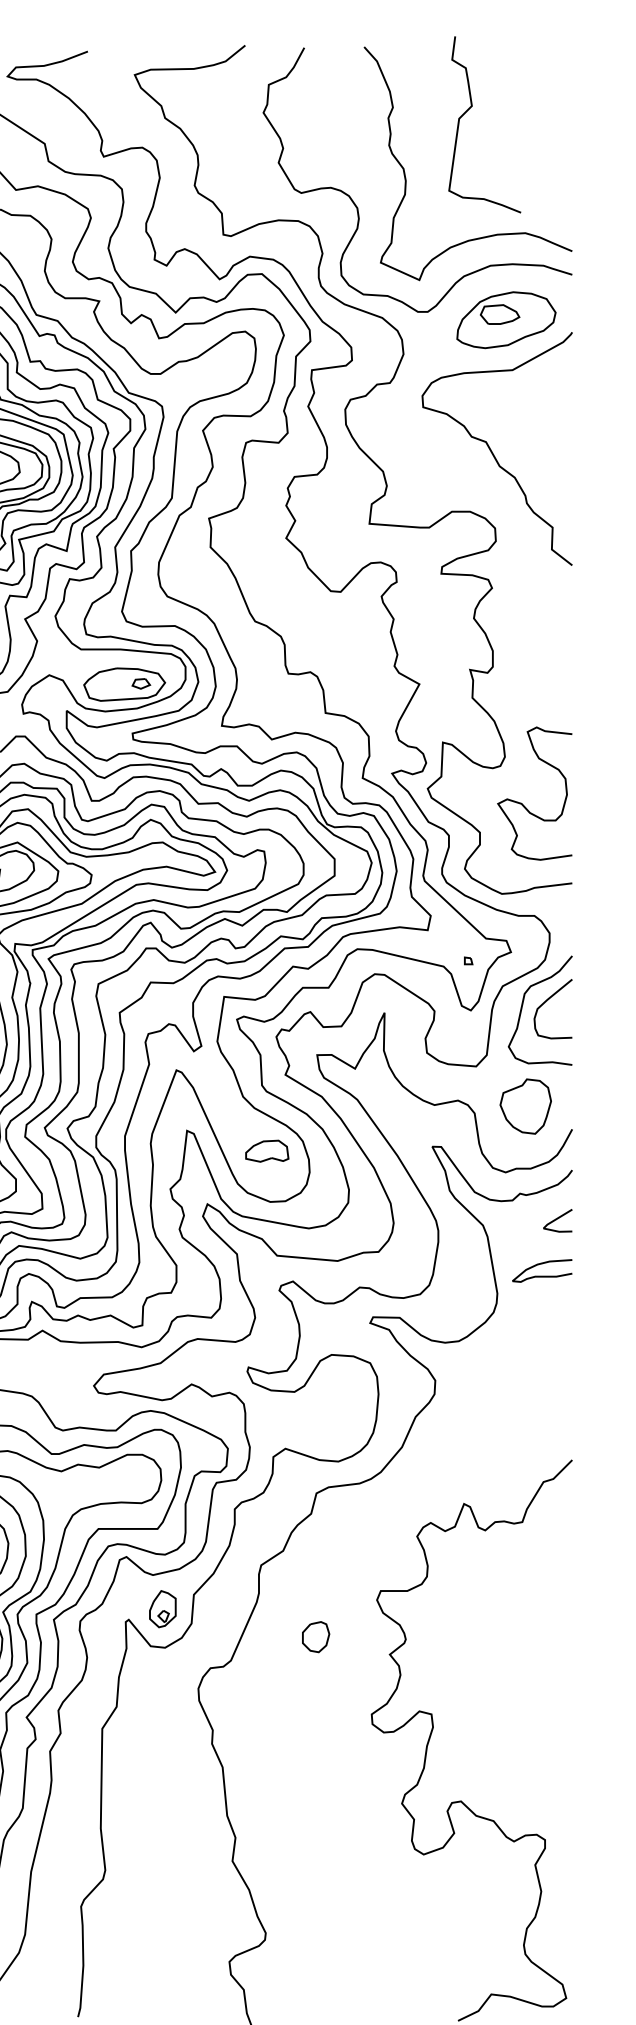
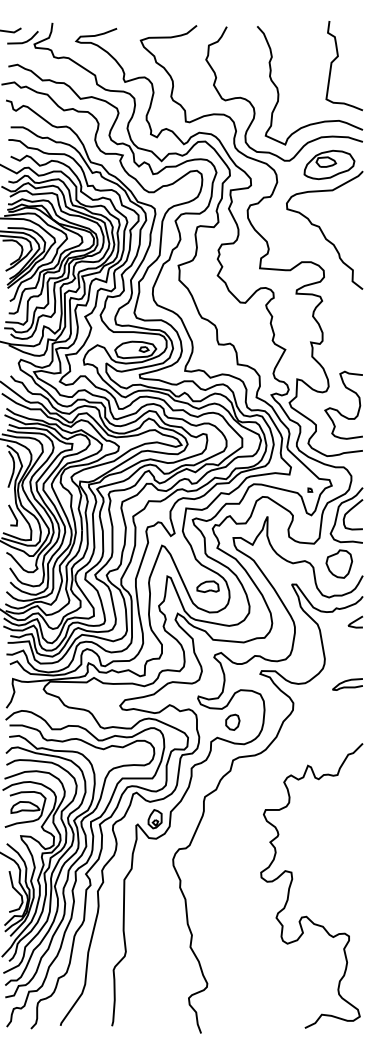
curve: (469, 112) -> (336, 59), moved
curve: (541, 1274) -> (347, 686), moved
part: (315, 1635) -> (232, 721), moved

